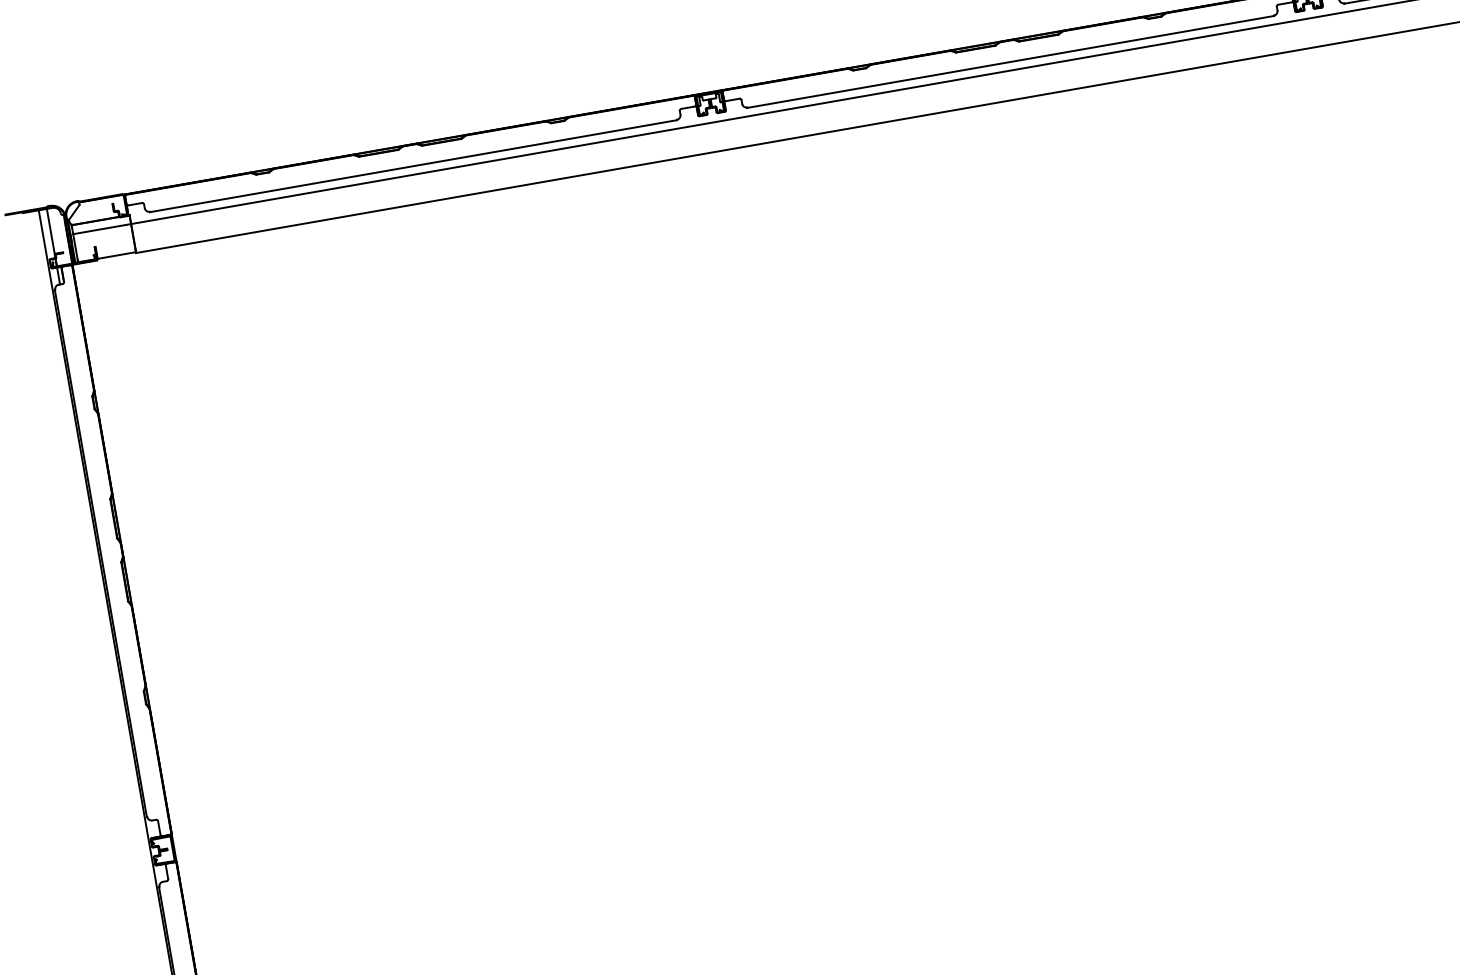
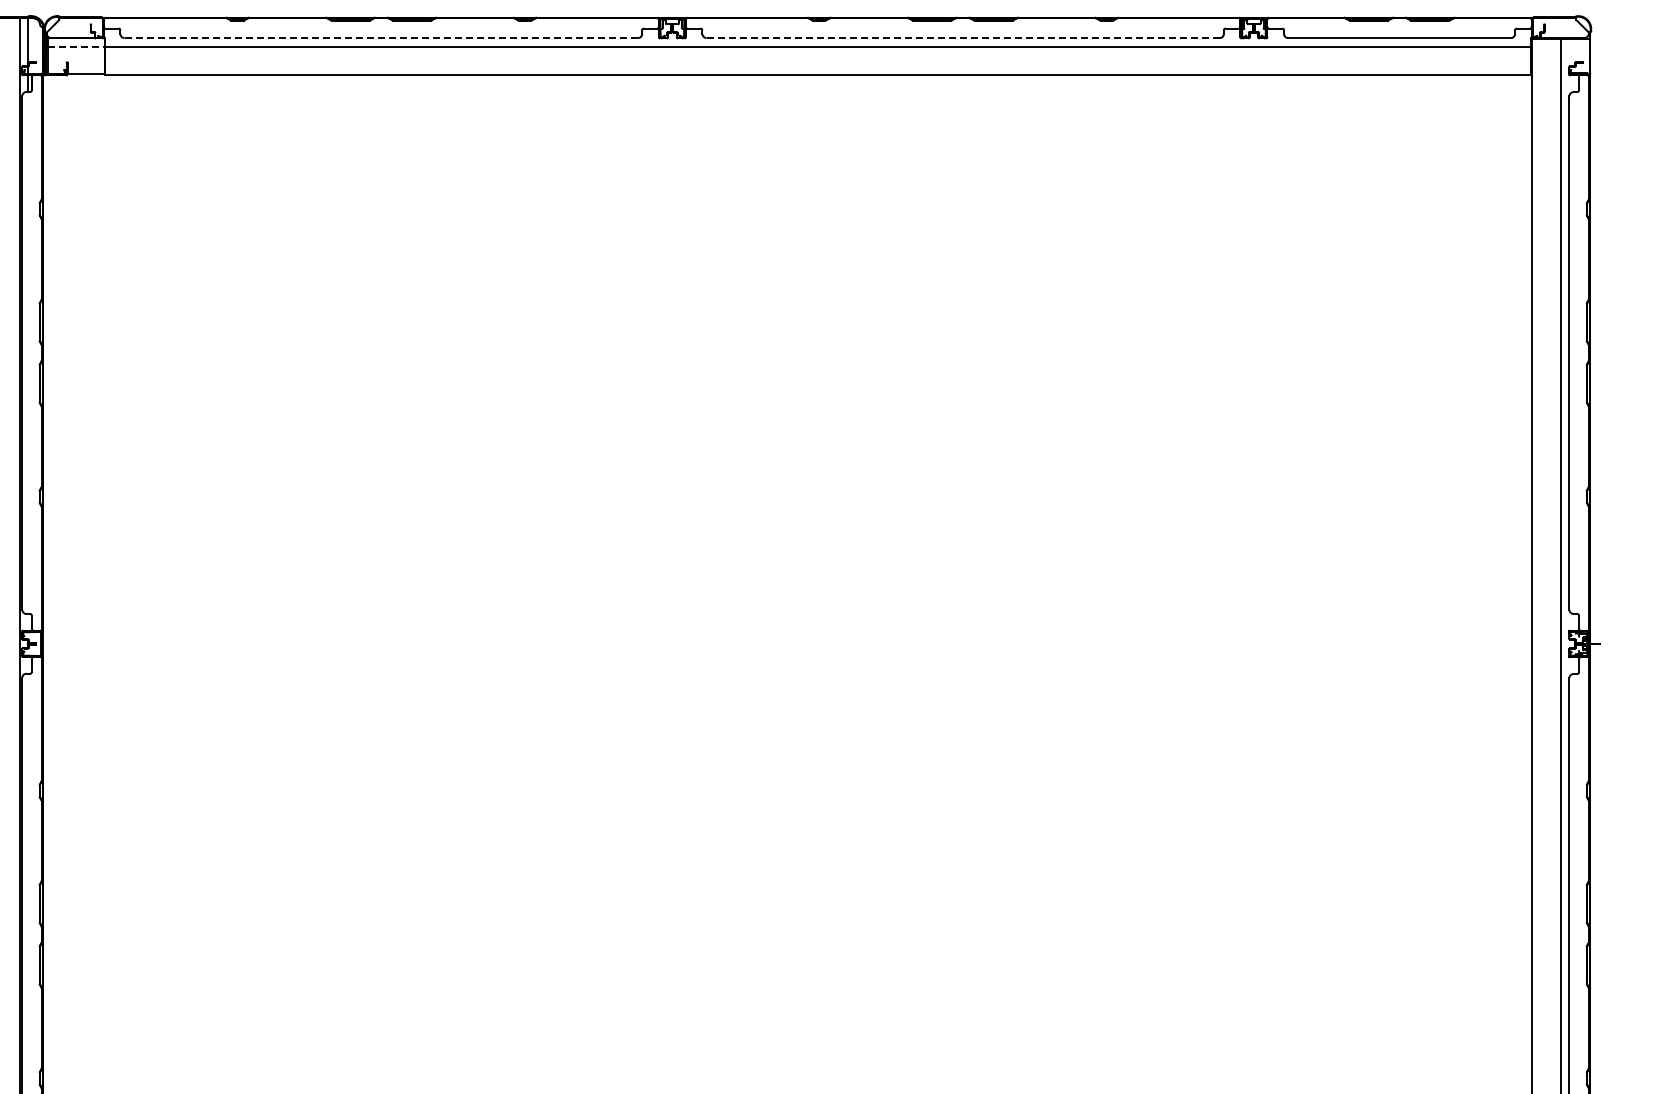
line: (1010, 62) -> (962, 38), solid -> dashed
line: (413, 166) -> (381, 38), solid -> dashed
line: (103, 228) -> (77, 46), solid -> dashed

